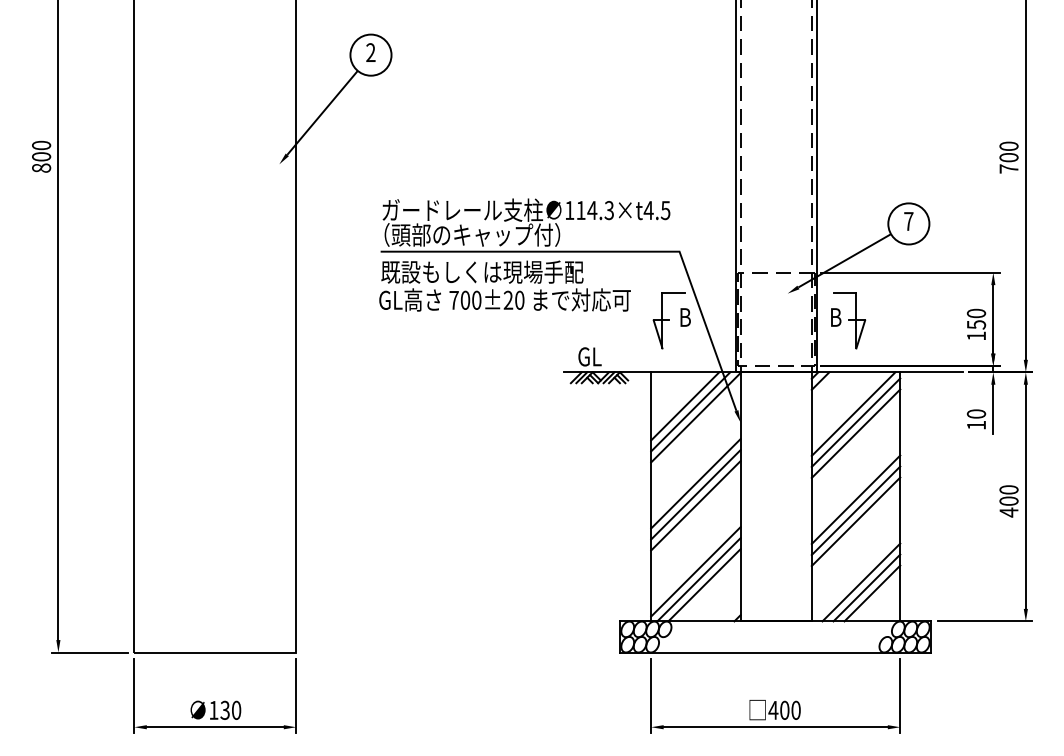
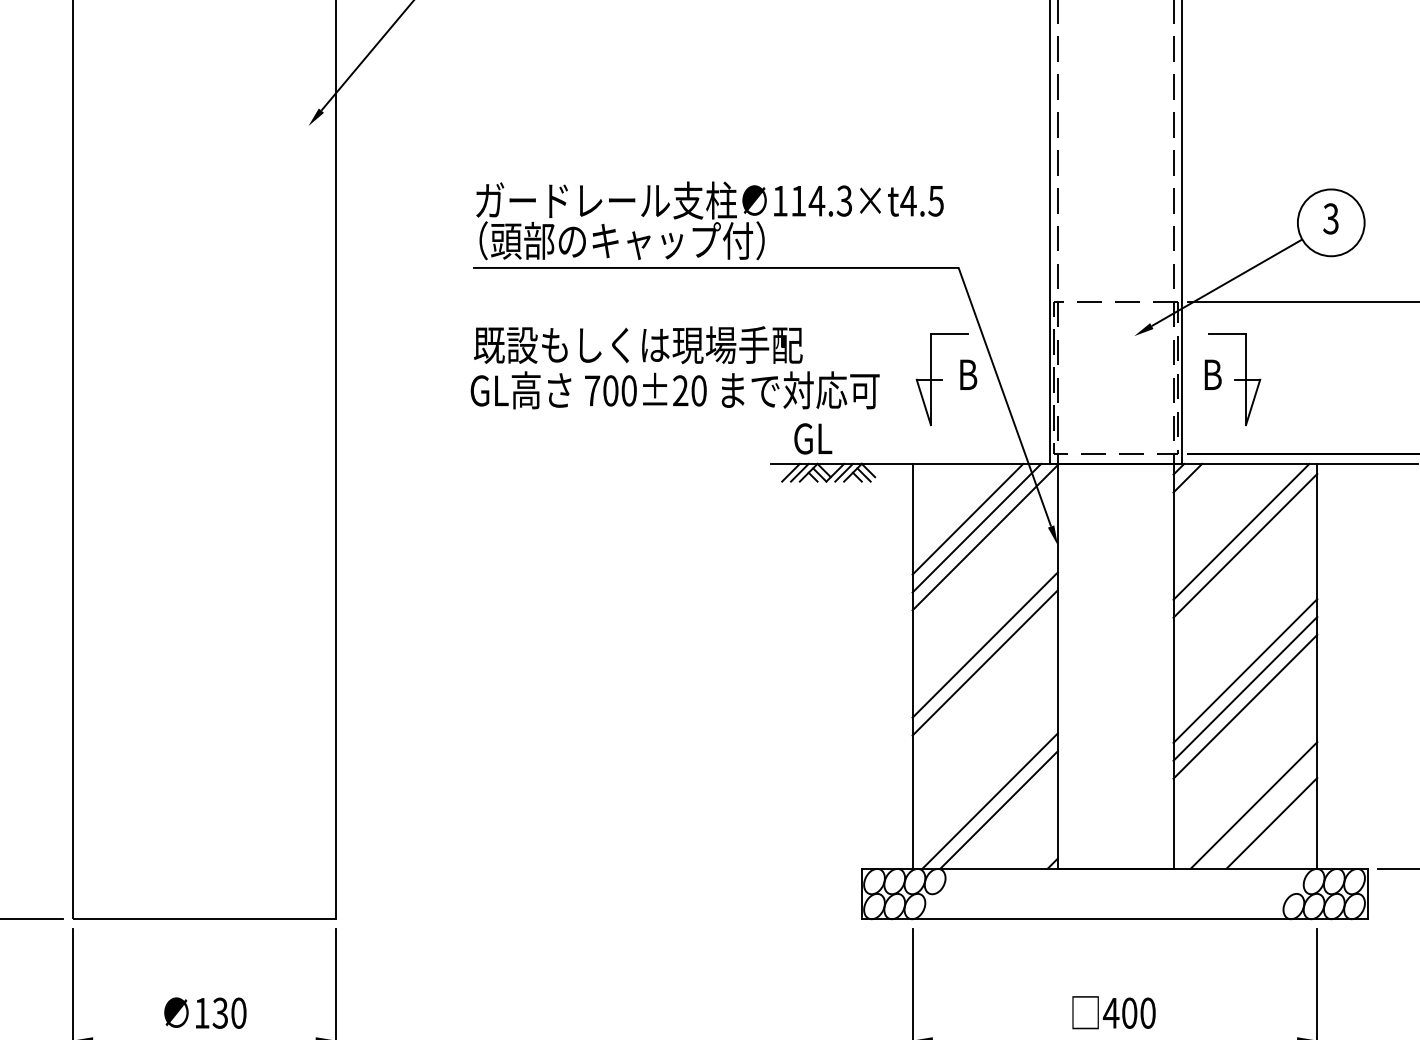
text: (908, 221) -> (1330, 218), 7 -> 3
text: (504, 285) -> (674, 366), moved
line: (855, 433) -> (1244, 563), removed
line: (695, 505) -> (984, 680), removed
line: (695, 571) -> (984, 787), removed
line: (866, 587) -> (1262, 813), removed

